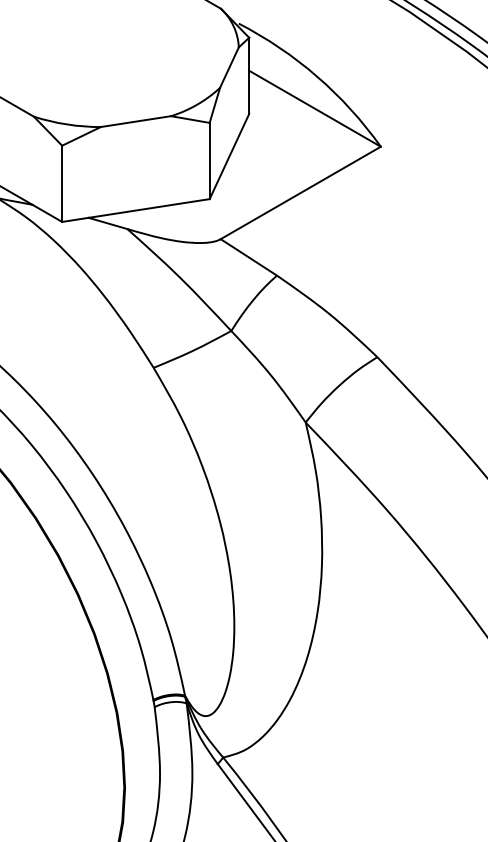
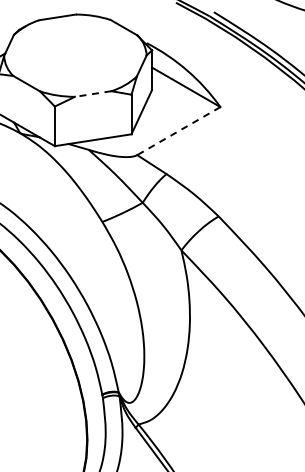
line: (134, 122) -> (92, 94), solid -> dashed
line: (300, 193) -> (178, 131), solid -> dashed

